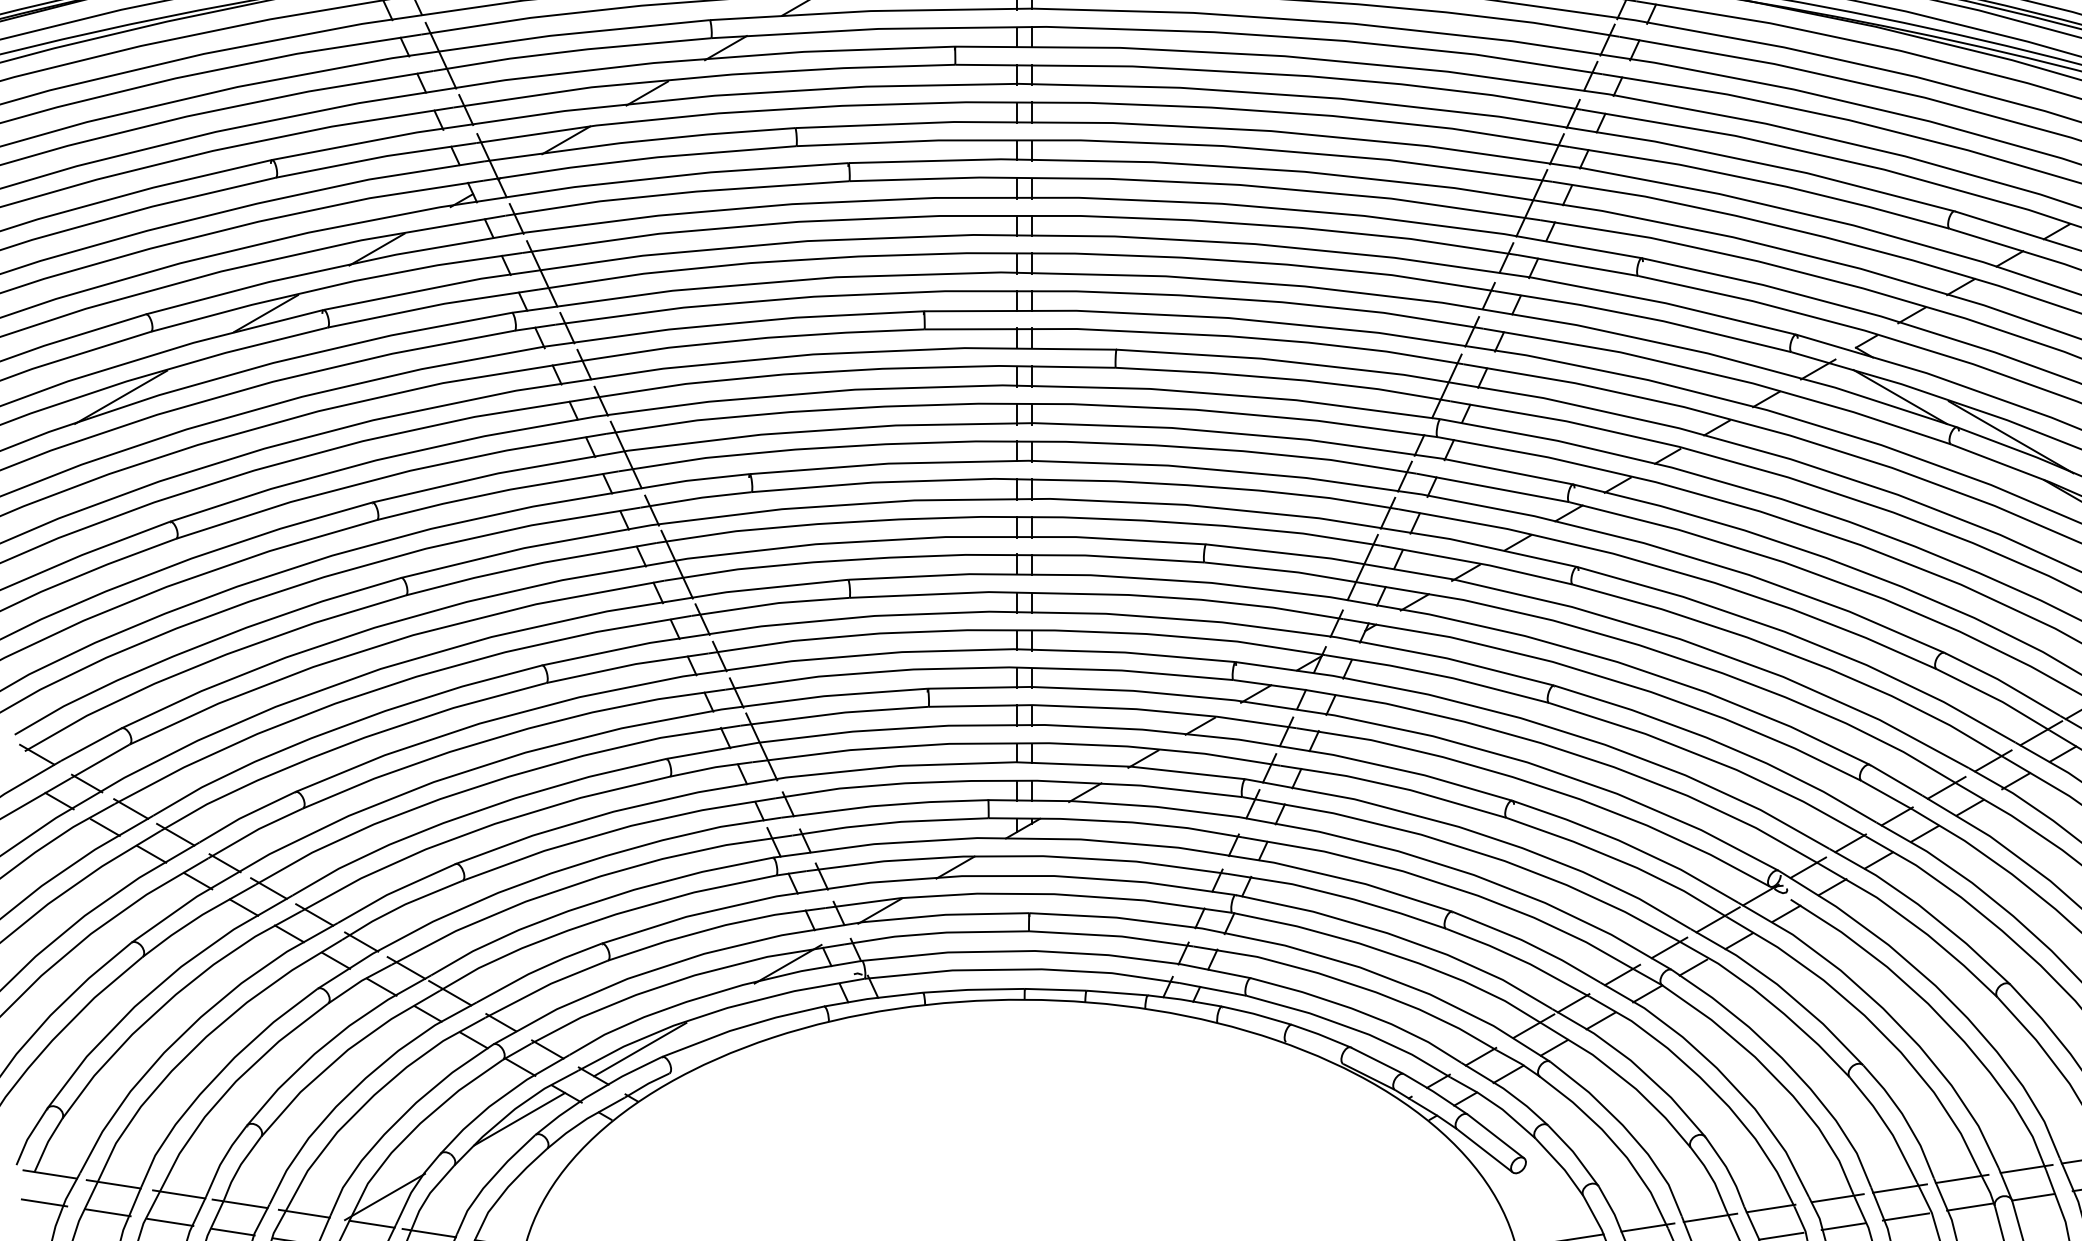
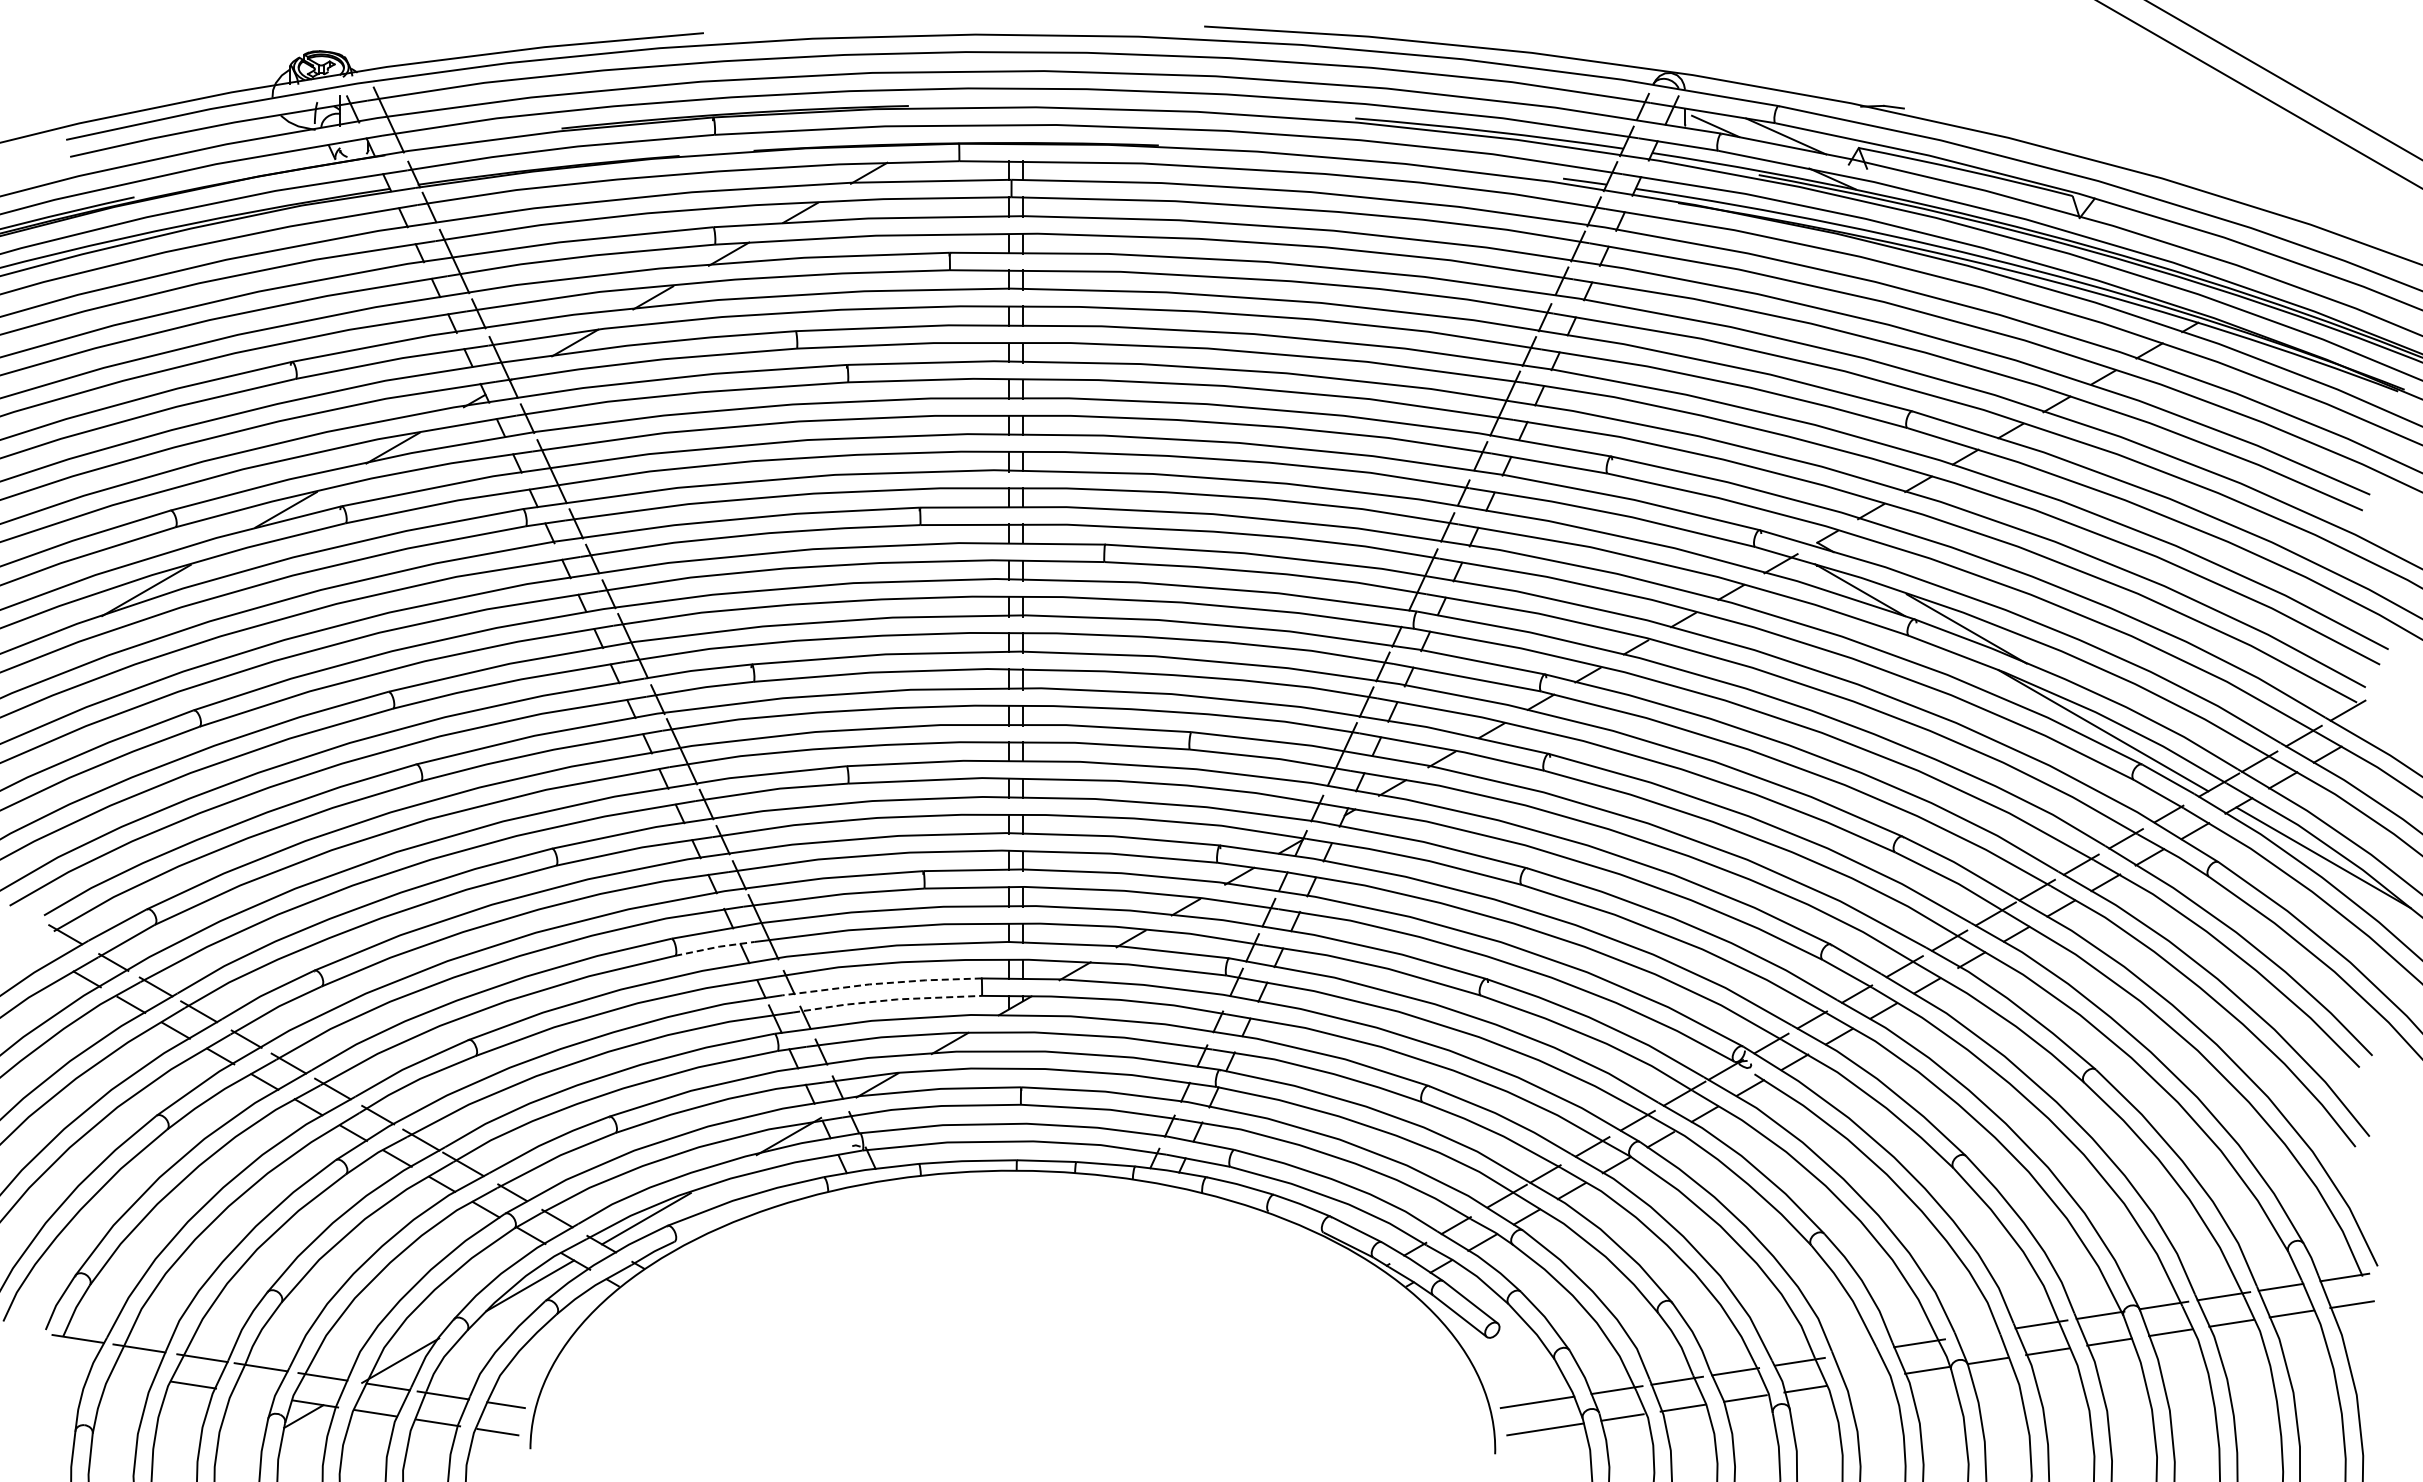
line: (711, 768) -> (715, 947), solid -> dashed
line: (885, 805) -> (882, 983), solid -> dashed
line: (890, 823) -> (887, 1000), solid -> dashed
line: (2026, 1168) -> (1981, 1333), removed
line: (1899, 1188) -> (1859, 1352), removed
line: (44, 1203) -> (72, 1366), removed
line: (107, 1212) -> (133, 1375), removed
line: (1905, 1216) -> (1865, 1379), removed
line: (233, 1232) -> (254, 1394), removed

